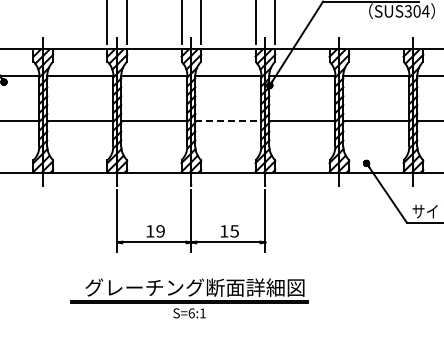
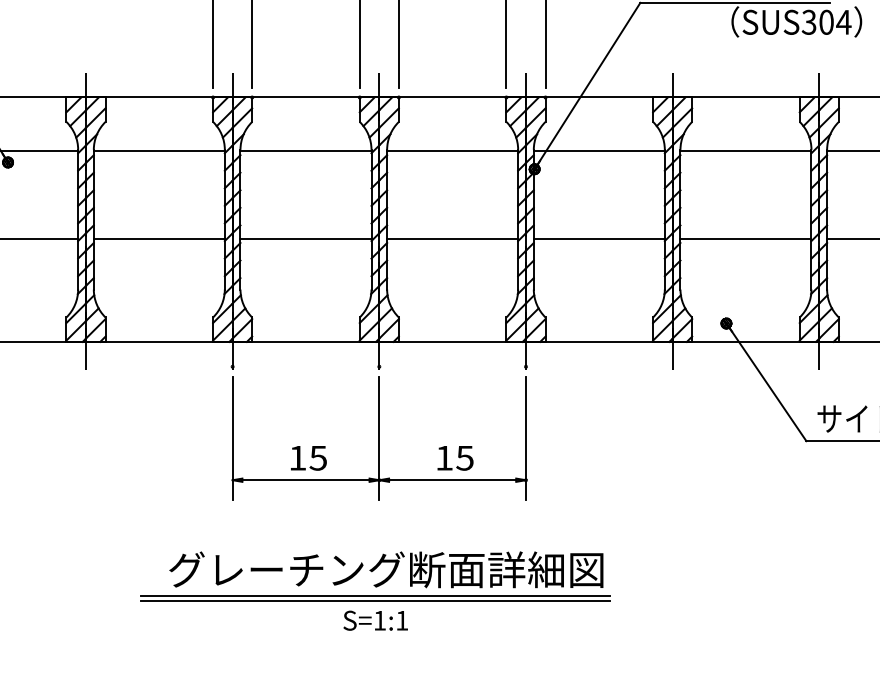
line: (228, 120) -> (452, 238), dashed -> solid
text: (160, 231) -> (318, 458), 19 -> 15
text: (191, 313) -> (379, 620), S=6:1 -> S=1:1

